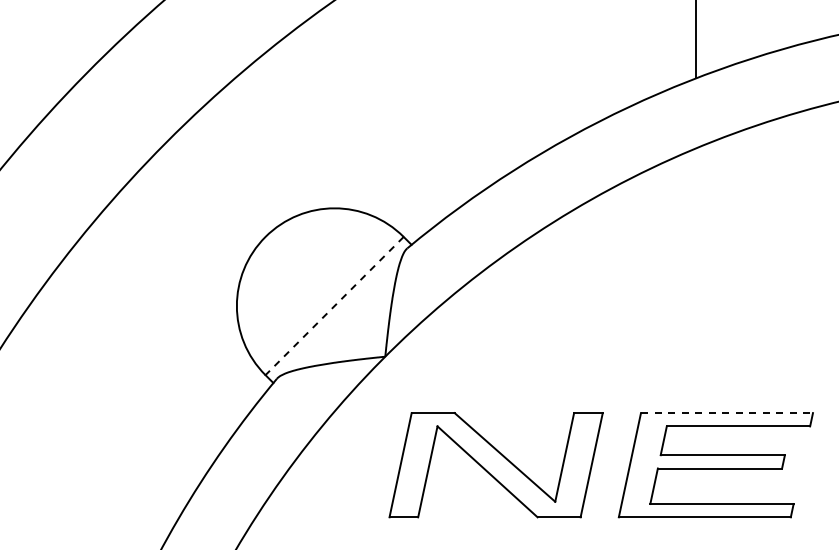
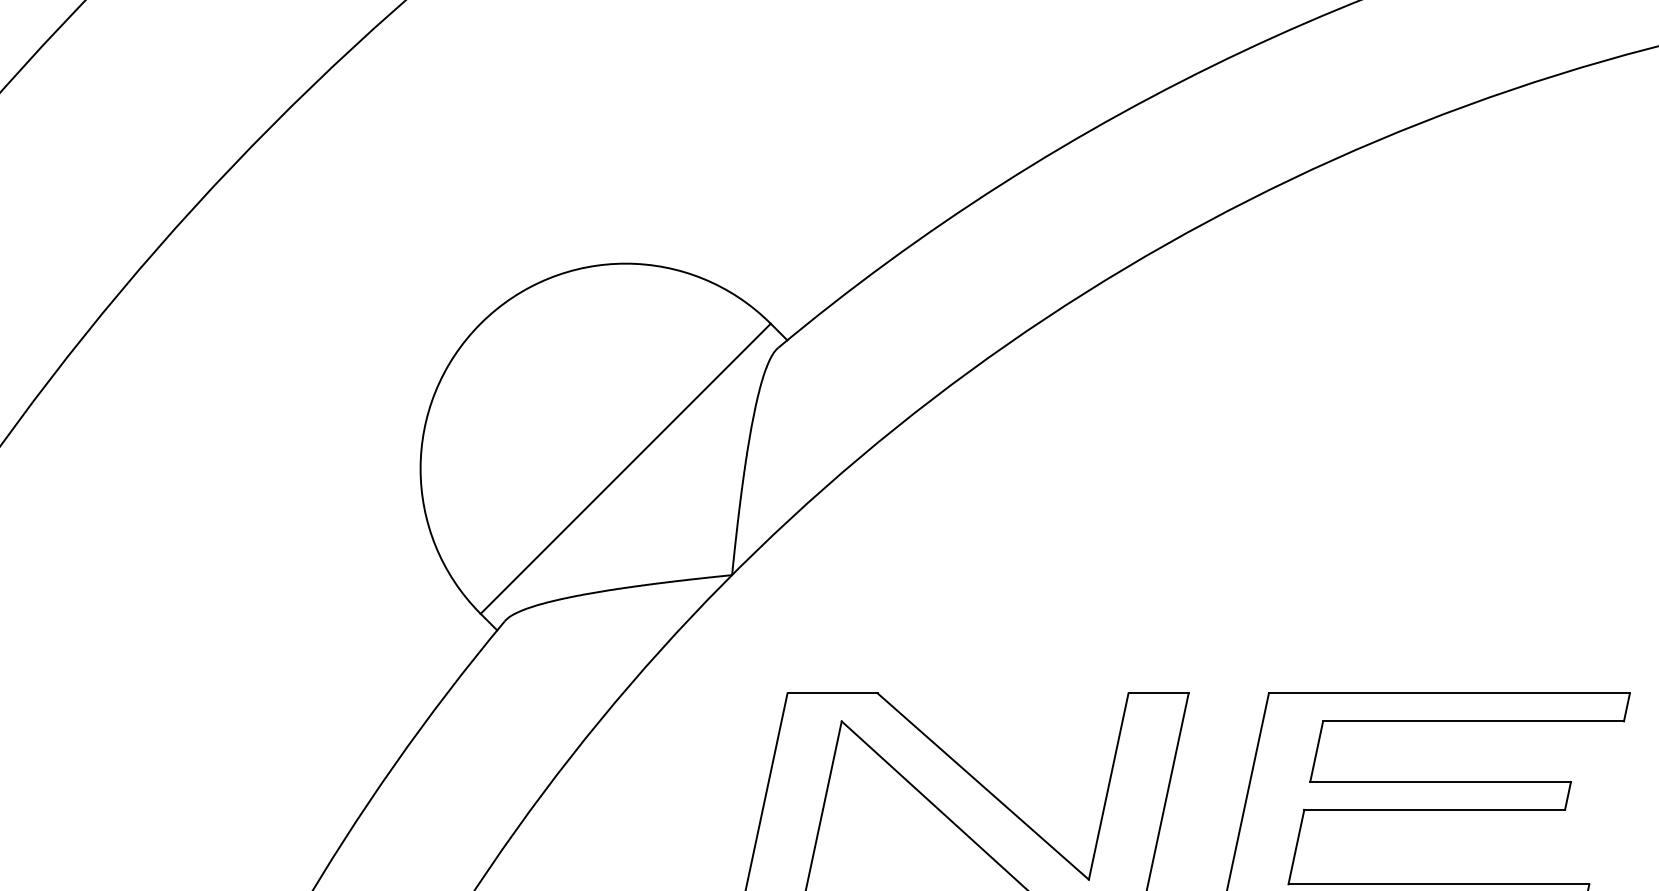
line: (334, 306) -> (625, 469), dashed -> solid
line: (726, 413) -> (1448, 694), dashed -> solid

